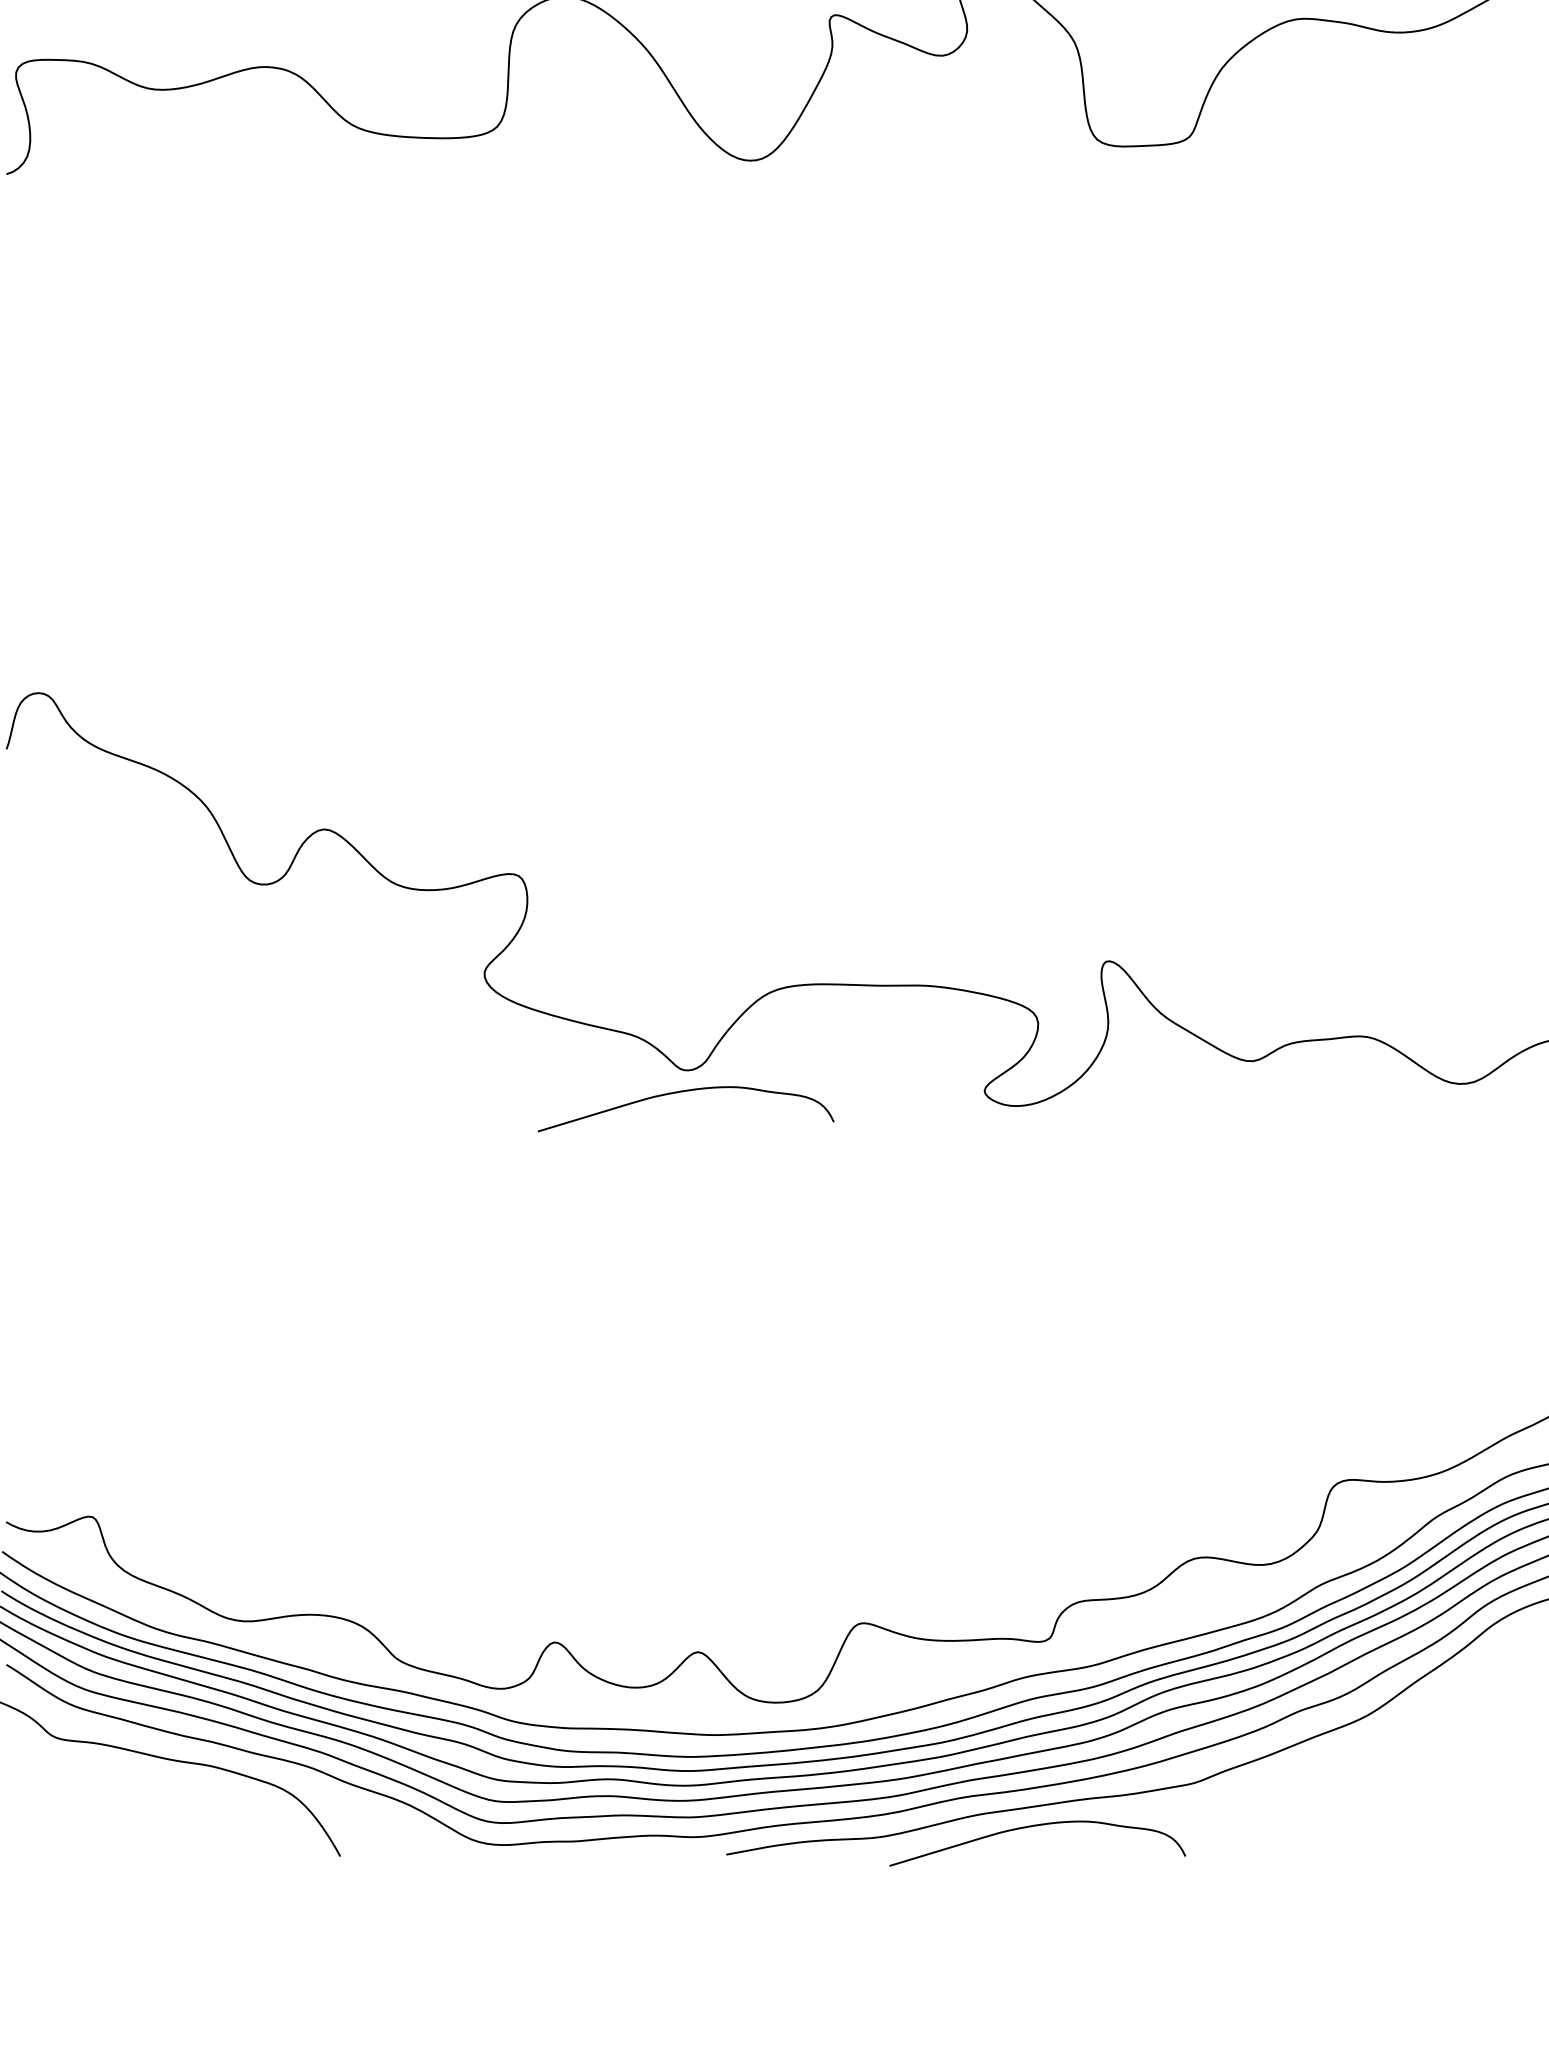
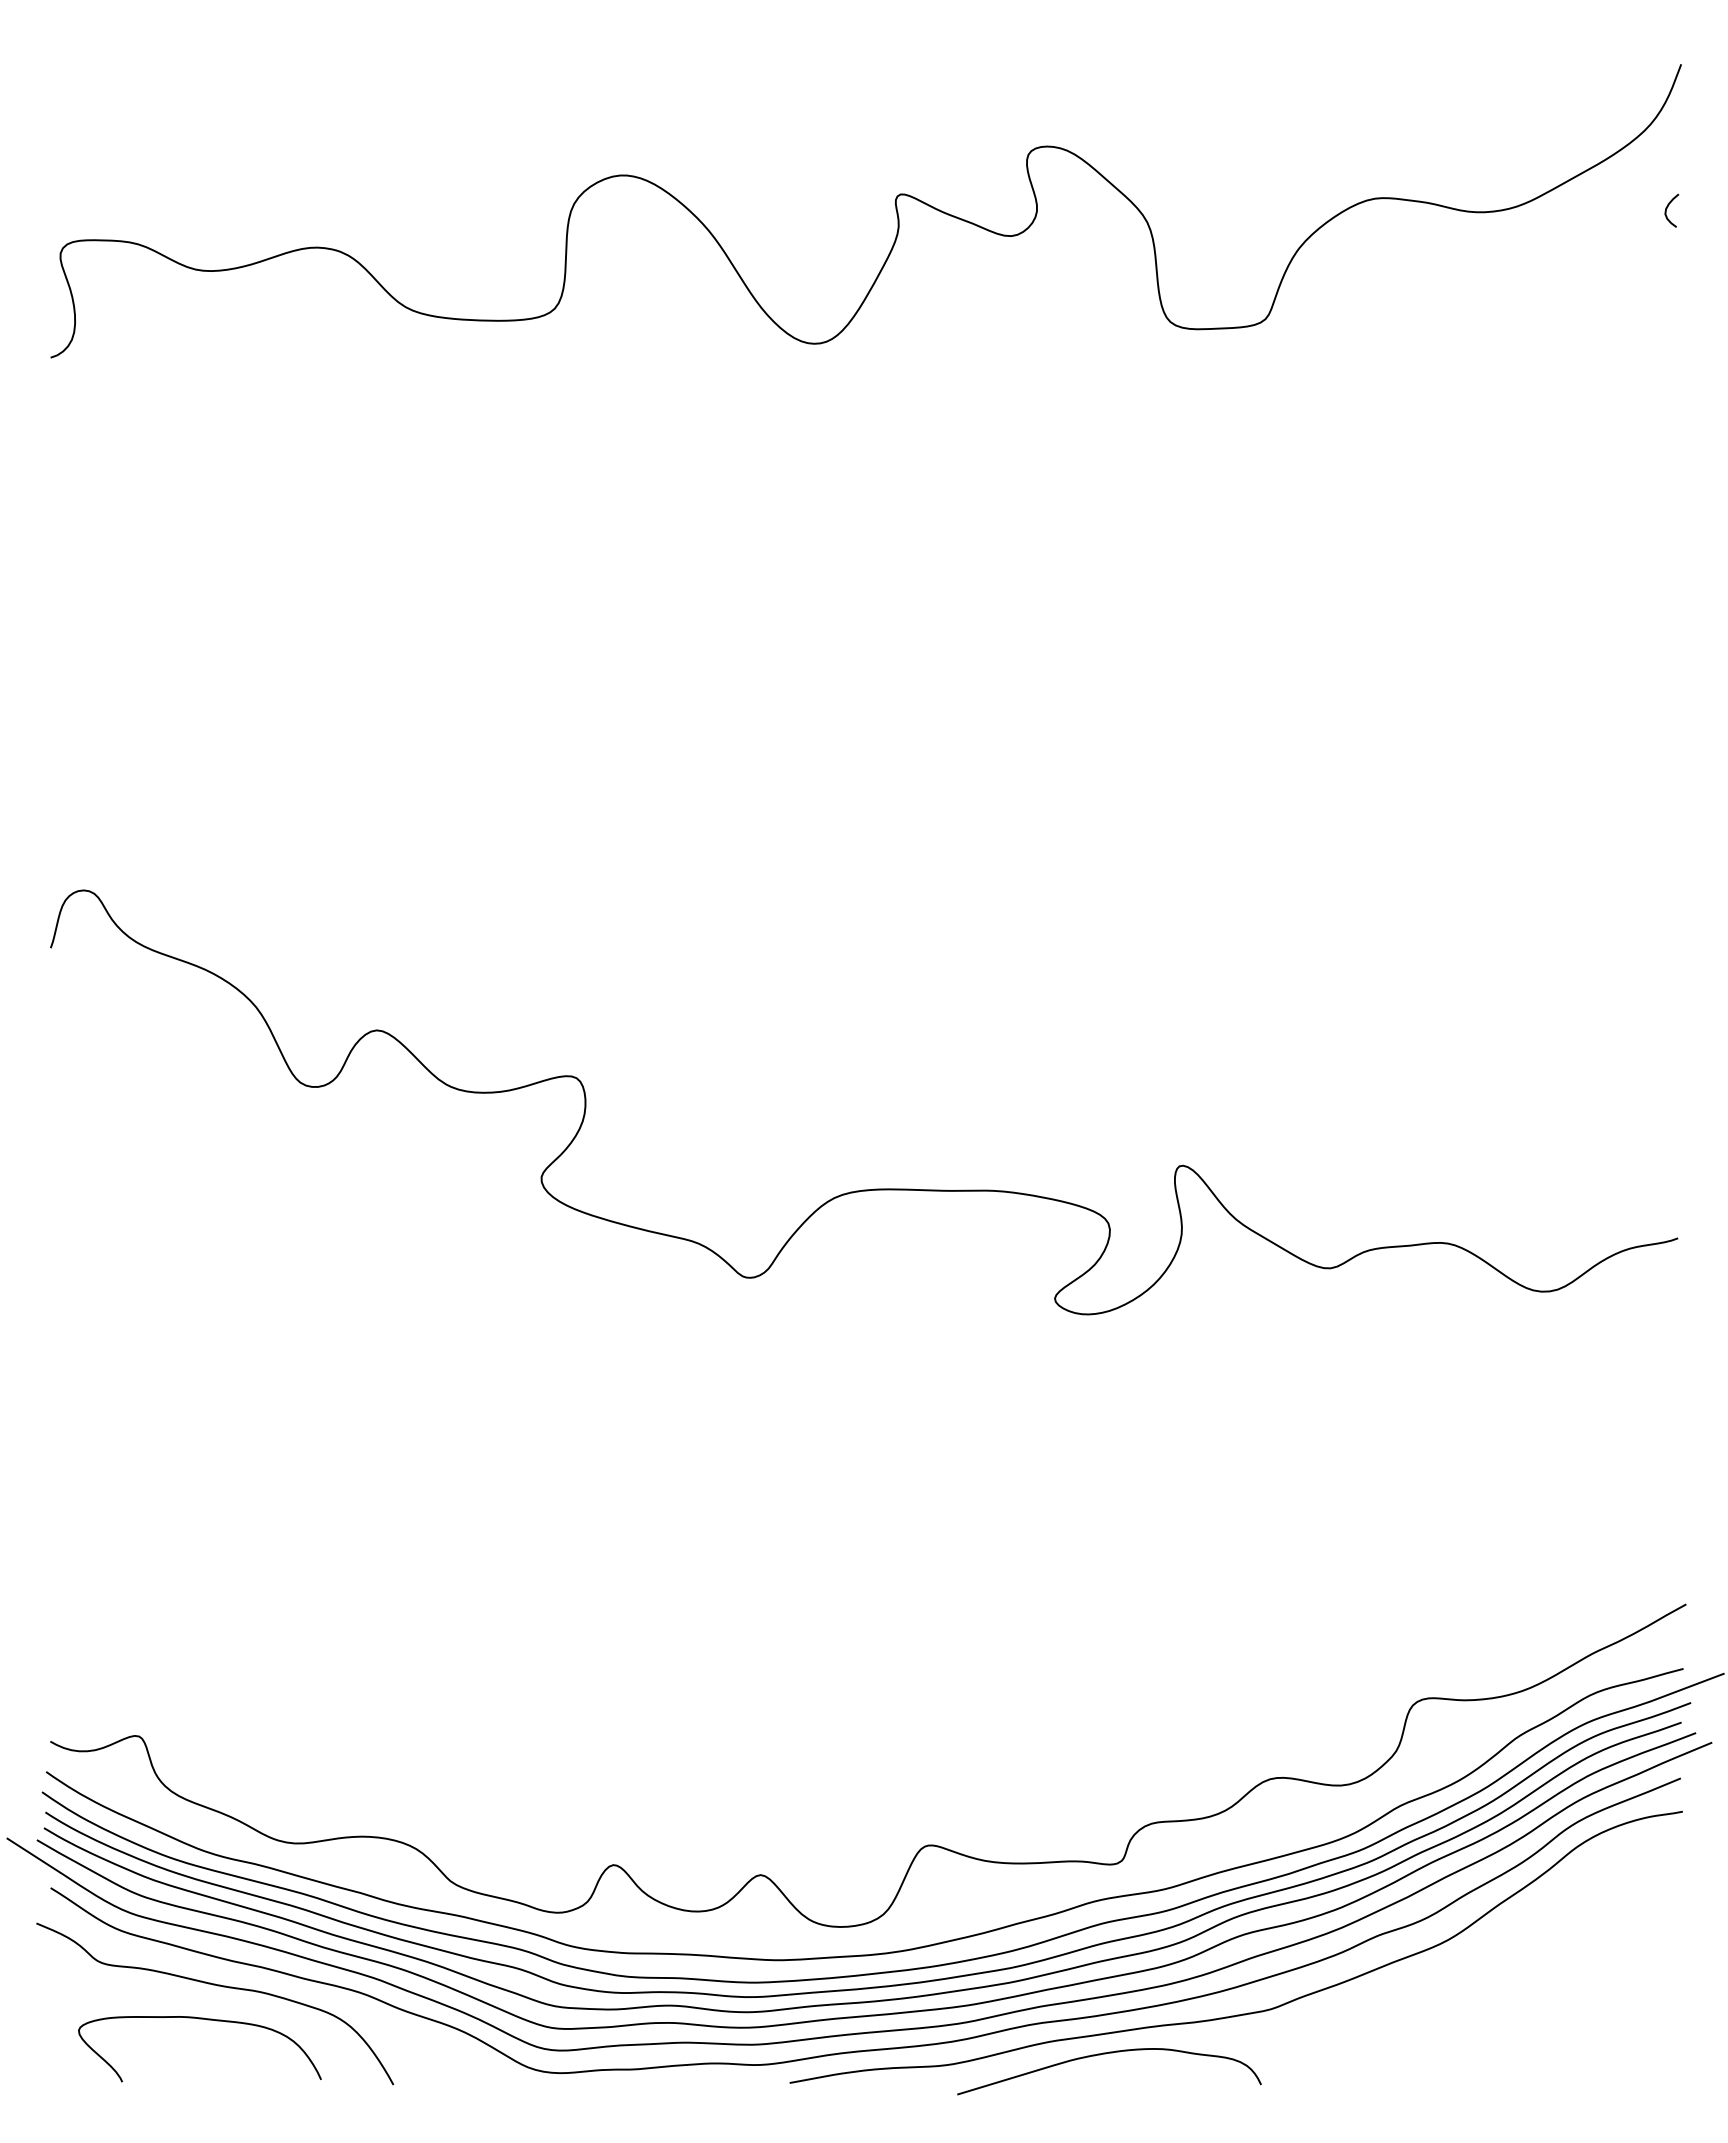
curve: (683, 1092) -> (745, 1300), removed
curve: (151, 1792) -> (199, 2019), added

